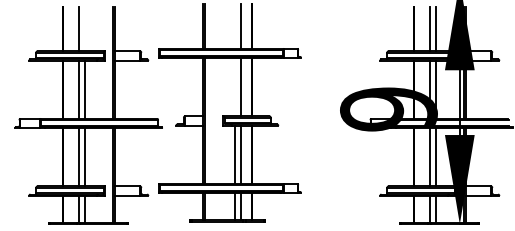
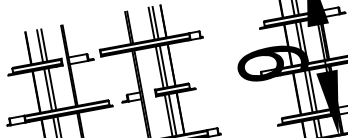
line: (235, 26) -> (151, 23), added
line: (85, 28) -> (44, 45), added
line: (235, 87) -> (159, 67), added

